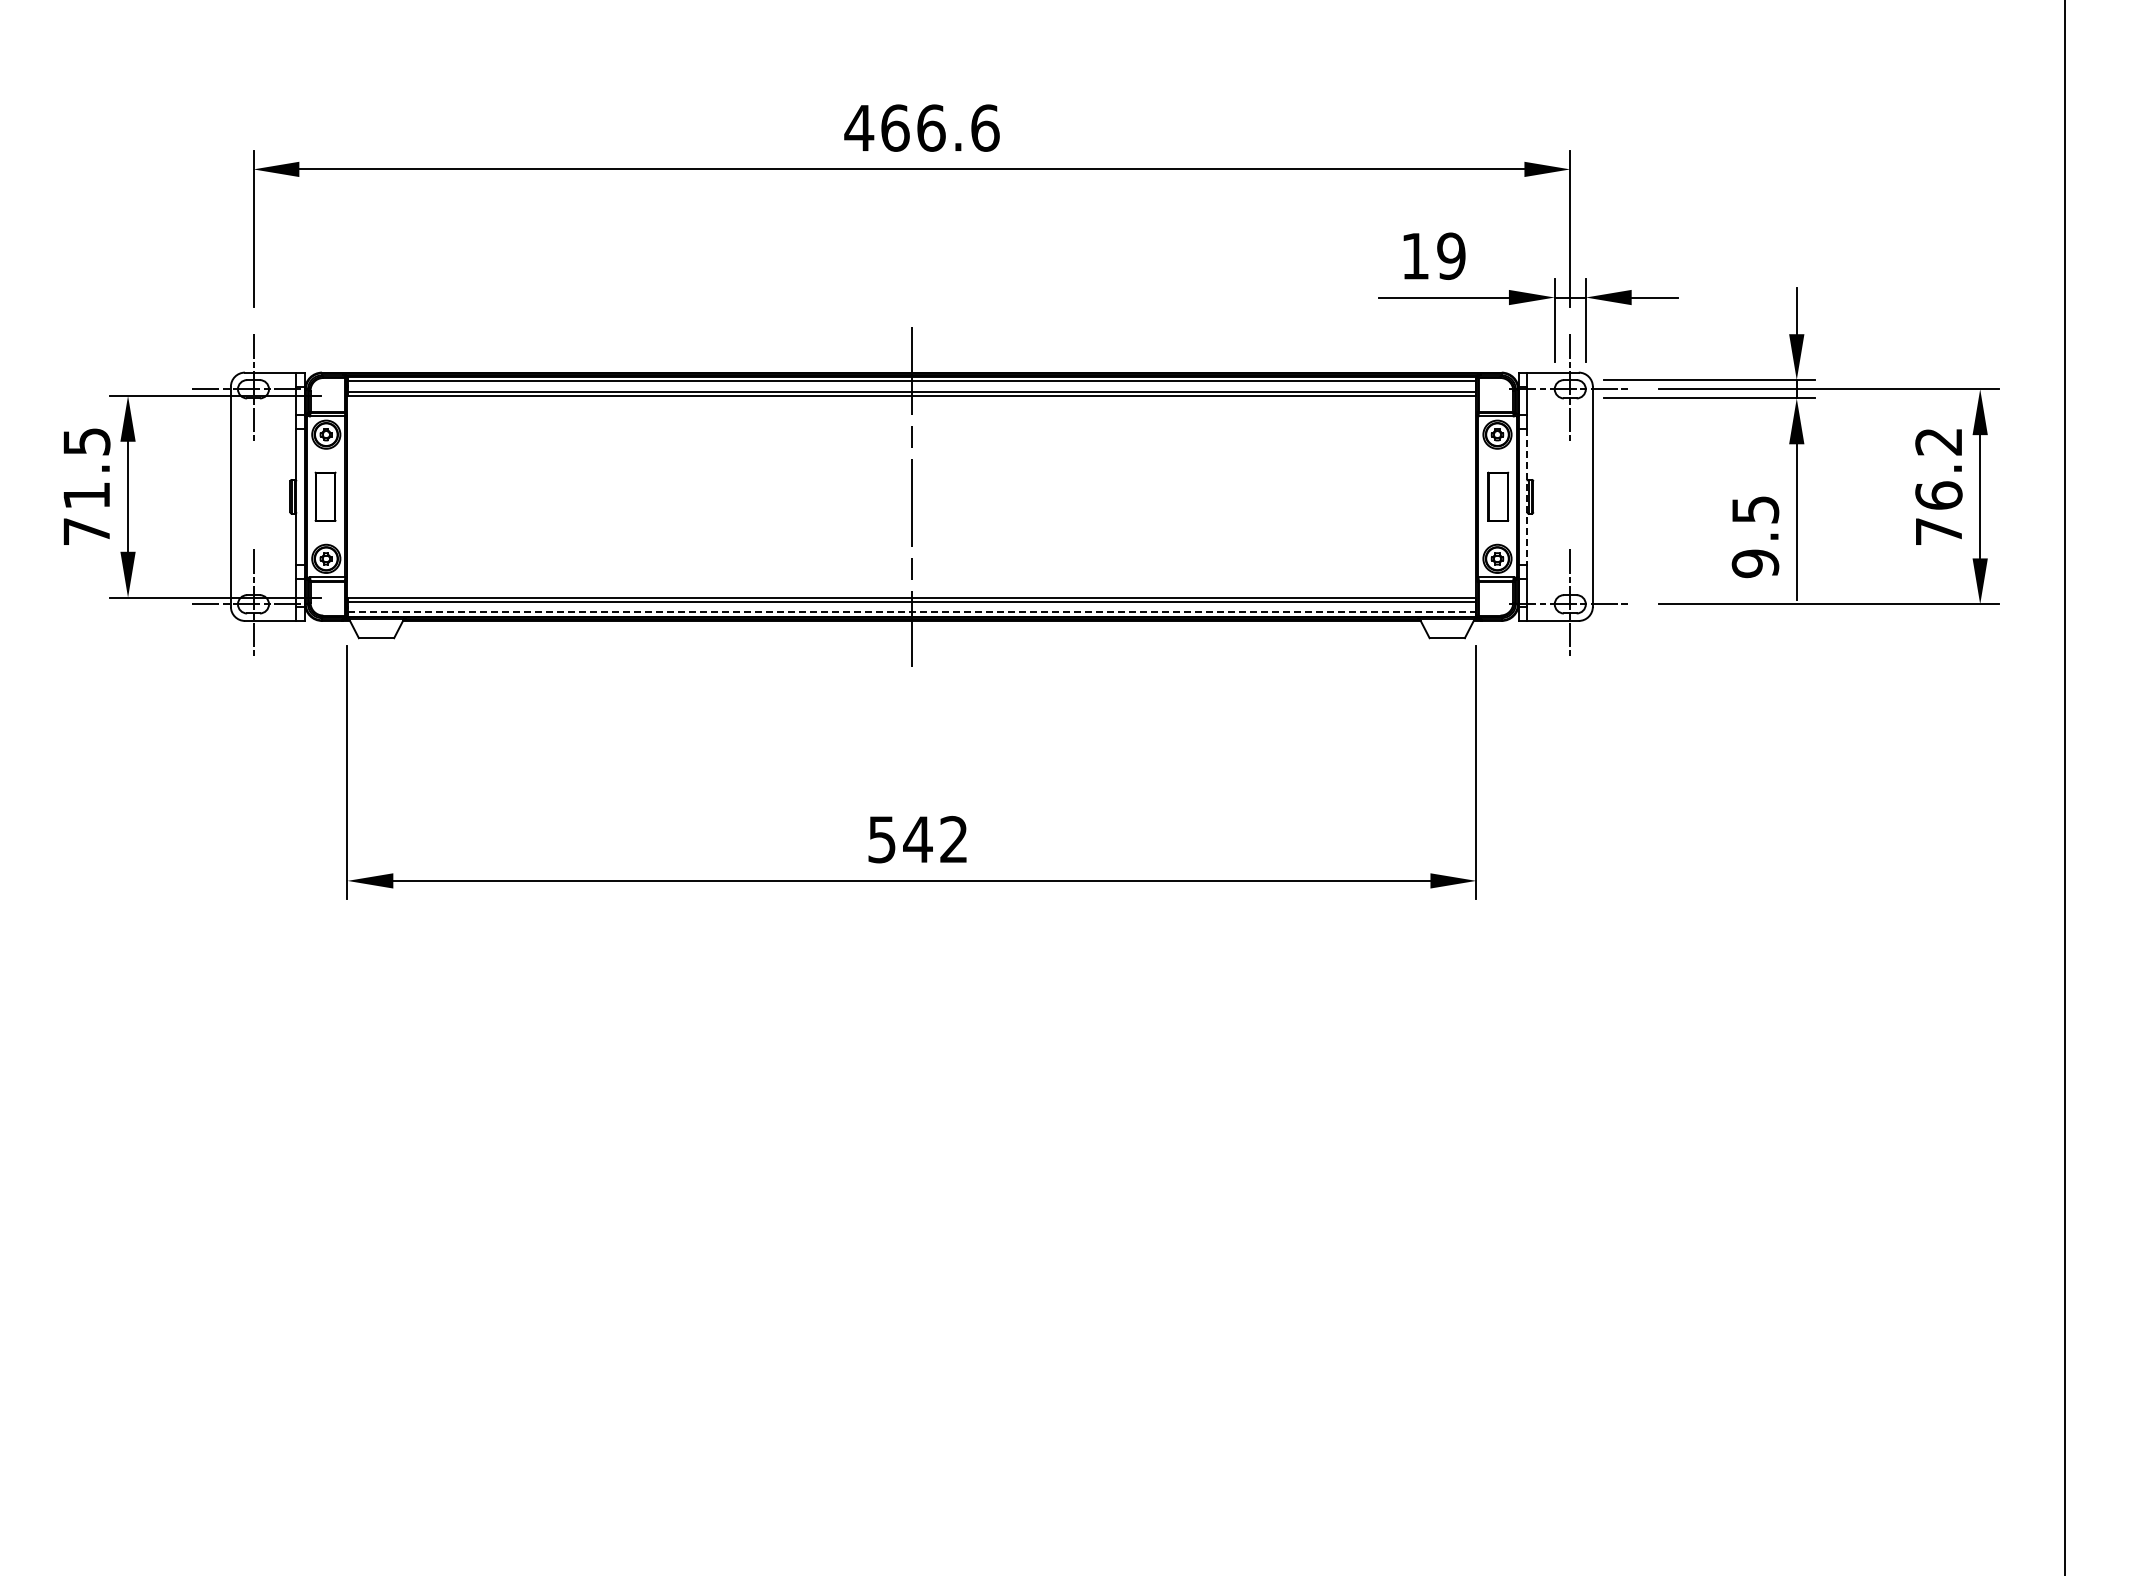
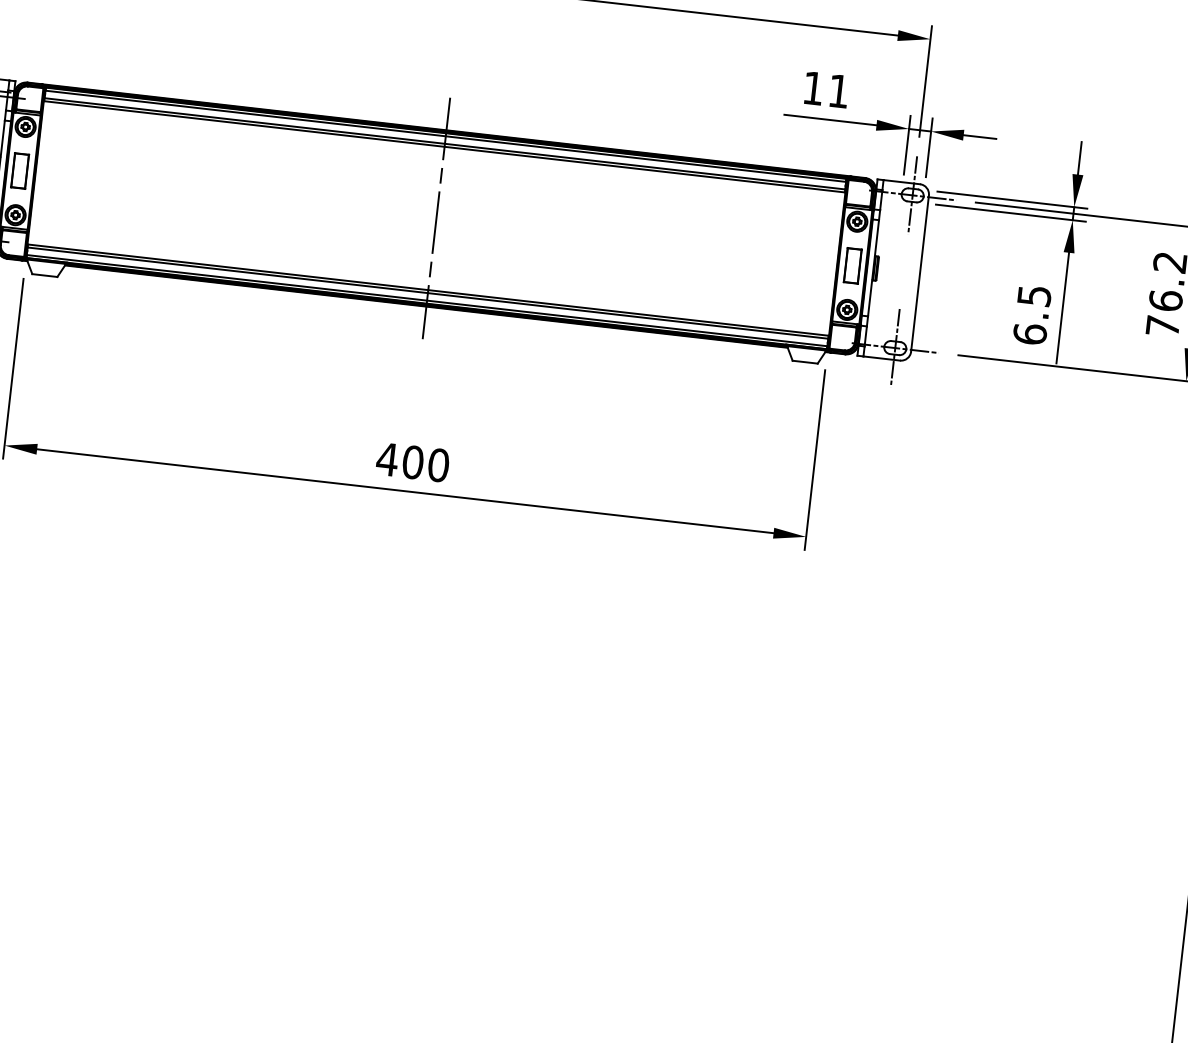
text: (1451, 255) -> (839, 90), 19 -> 11
line: (1527, 496) -> (873, 268), dashed -> solid
text: (1755, 563) -> (1030, 334), 9.5 -> 6.5
line: (911, 612) -> (426, 300), dashed -> solid
text: (917, 839) -> (412, 462), 542 -> 400

